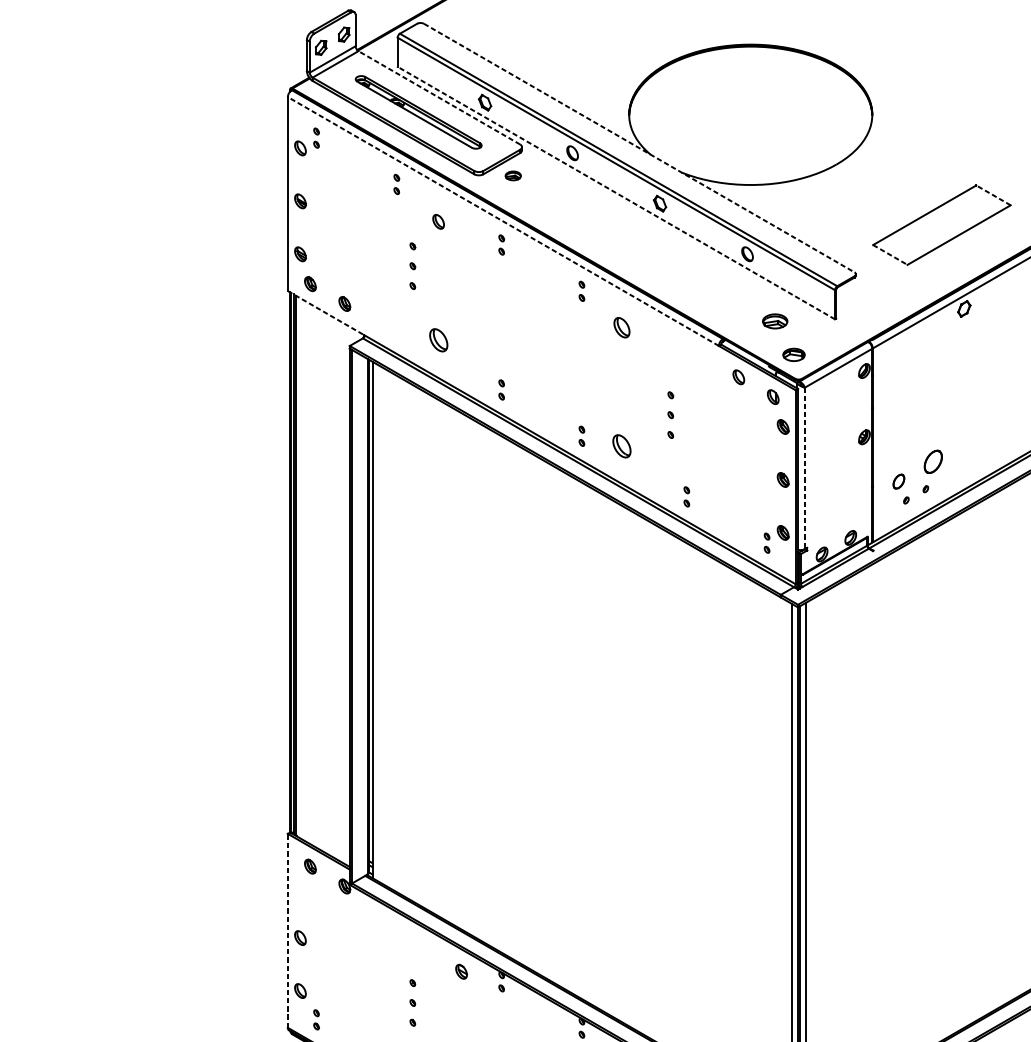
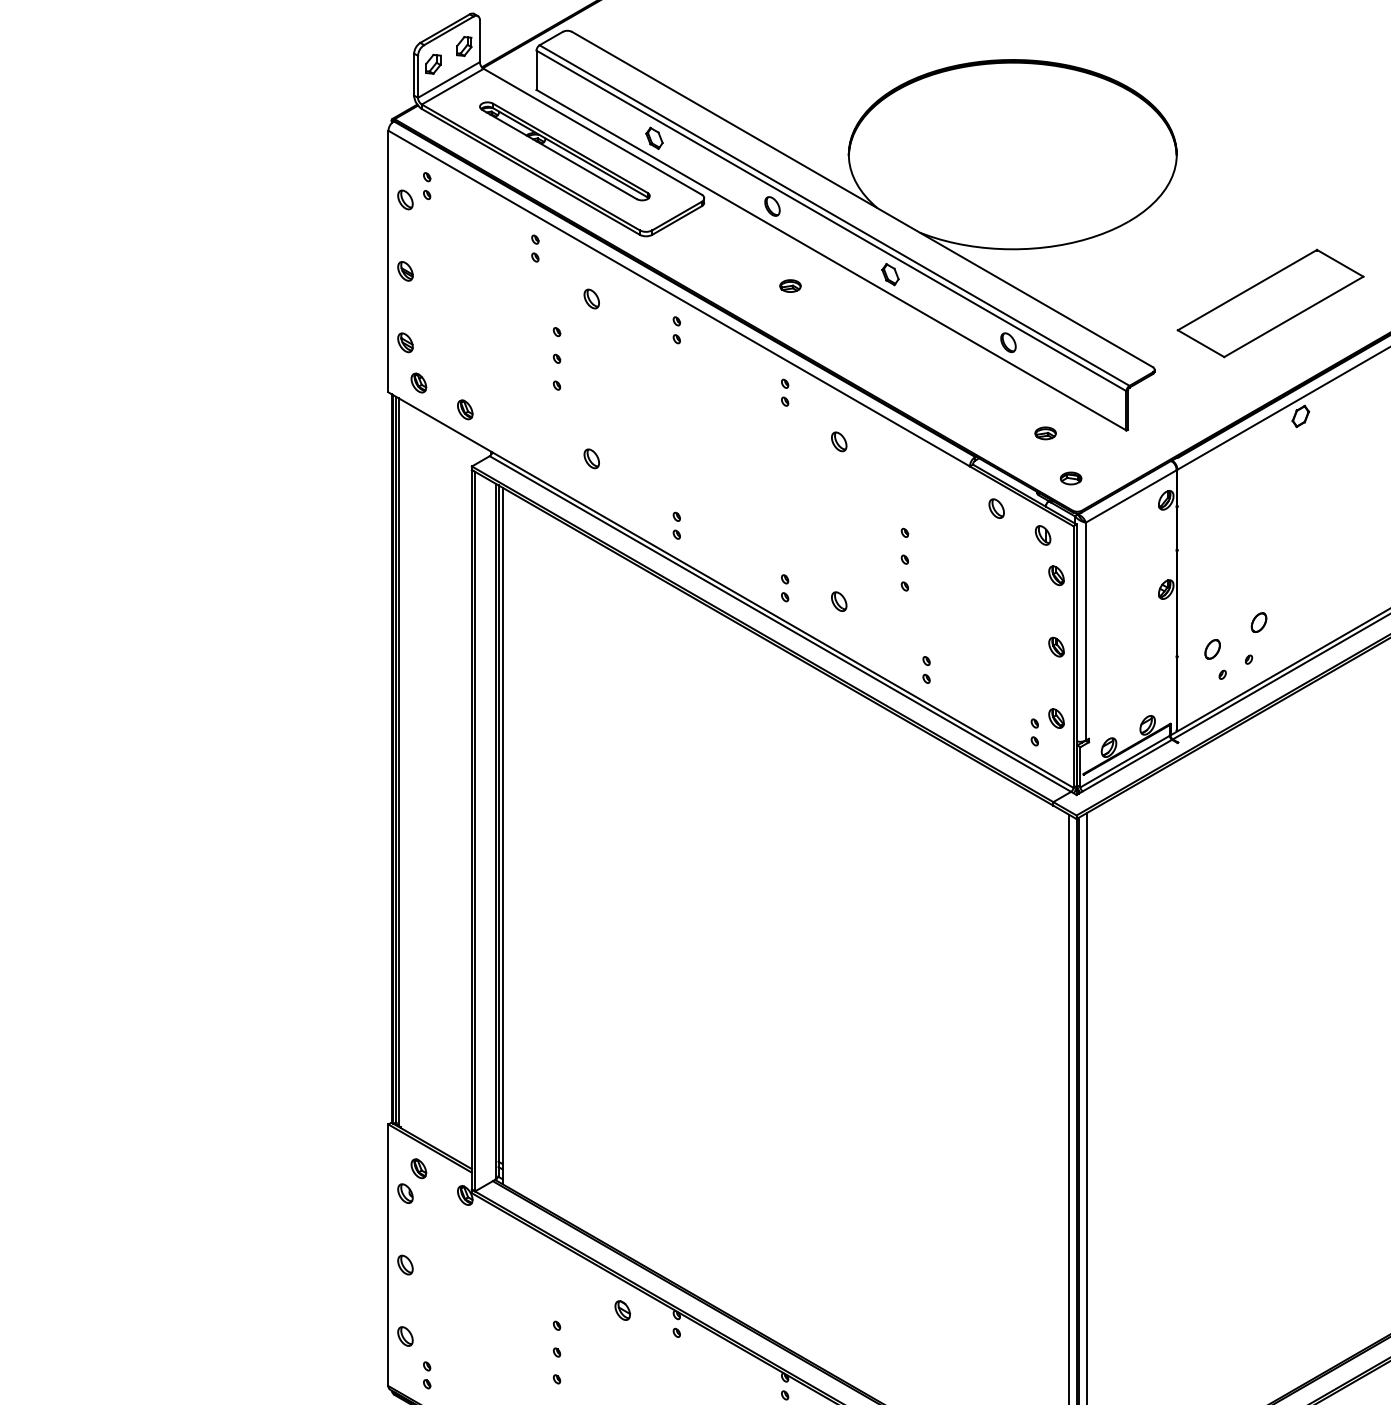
line: (439, 97) -> (592, 131), dashed -> solid
line: (639, 148) -> (862, 199), dashed -> solid
part: (513, 175) -> (790, 285), moved
line: (616, 193) -> (831, 260), dashed -> solid
line: (993, 195) -> (1340, 263), dashed -> solid
line: (503, 221) -> (679, 298), dashed -> solid
line: (890, 254) -> (1201, 343), dashed -> solid
line: (326, 313) -> (440, 422), dashed -> solid
part: (774, 321) -> (1045, 433), size x0.62
part: (622, 327) -> (839, 441), size x0.71
part: (438, 340) -> (591, 458), size x0.62
part: (793, 354) -> (1070, 478), size x0.71
part: (622, 446) -> (839, 601), size x0.62
part: (932, 461) -> (1258, 622), size x0.62
line: (804, 468) -> (1085, 631), dashed -> solid
part: (300, 885) -> (405, 1193), added
line: (287, 930) -> (388, 1255), dashed -> solid

